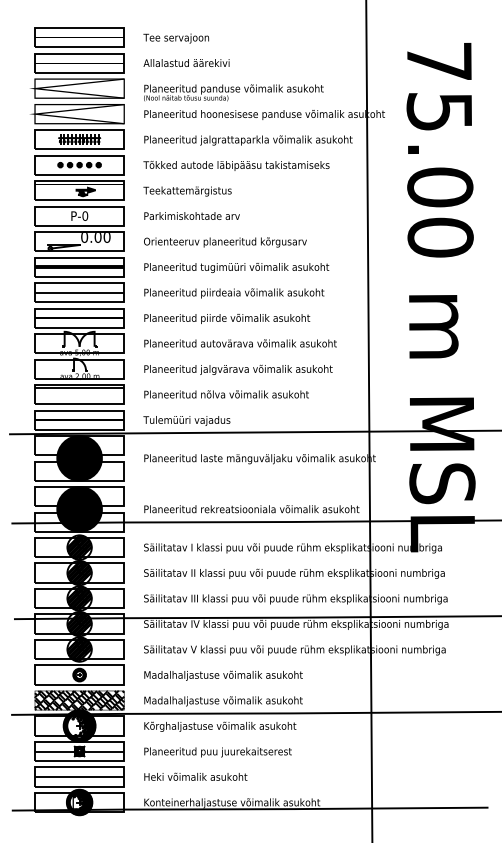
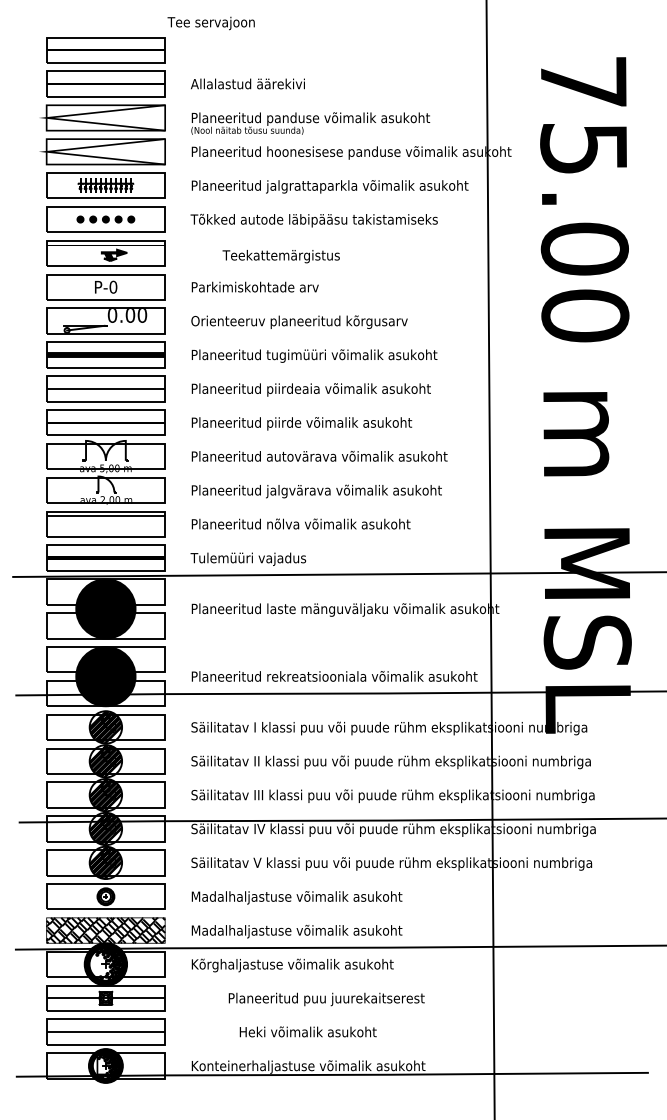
text: (175, 38) -> (210, 23), moved
text: (186, 191) -> (280, 256), moved
text: (217, 752) -> (326, 999), moved
text: (195, 776) -> (307, 1031), moved

